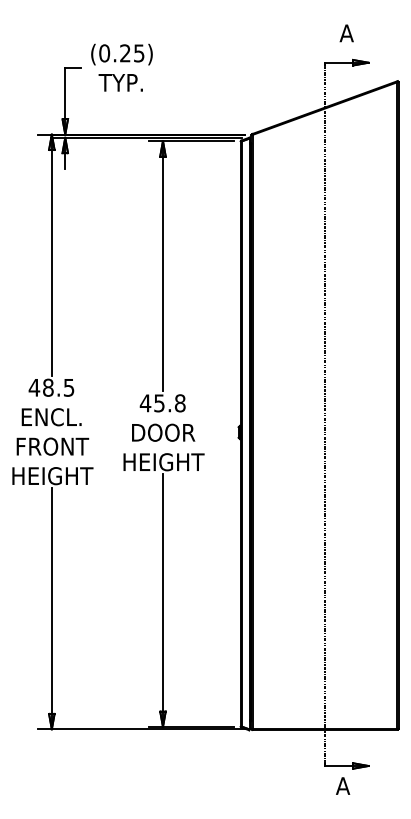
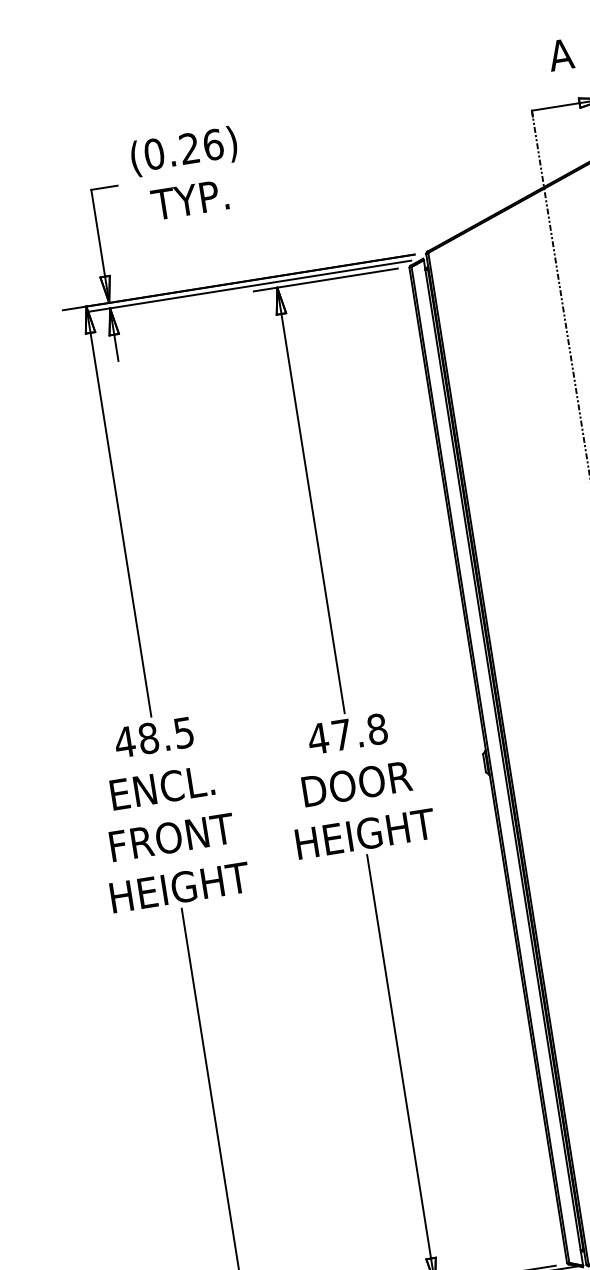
text: (139, 53) -> (213, 144), (0.25) -> (0.26)
text: (159, 403) -> (342, 735), 45.8 -> 47.8

